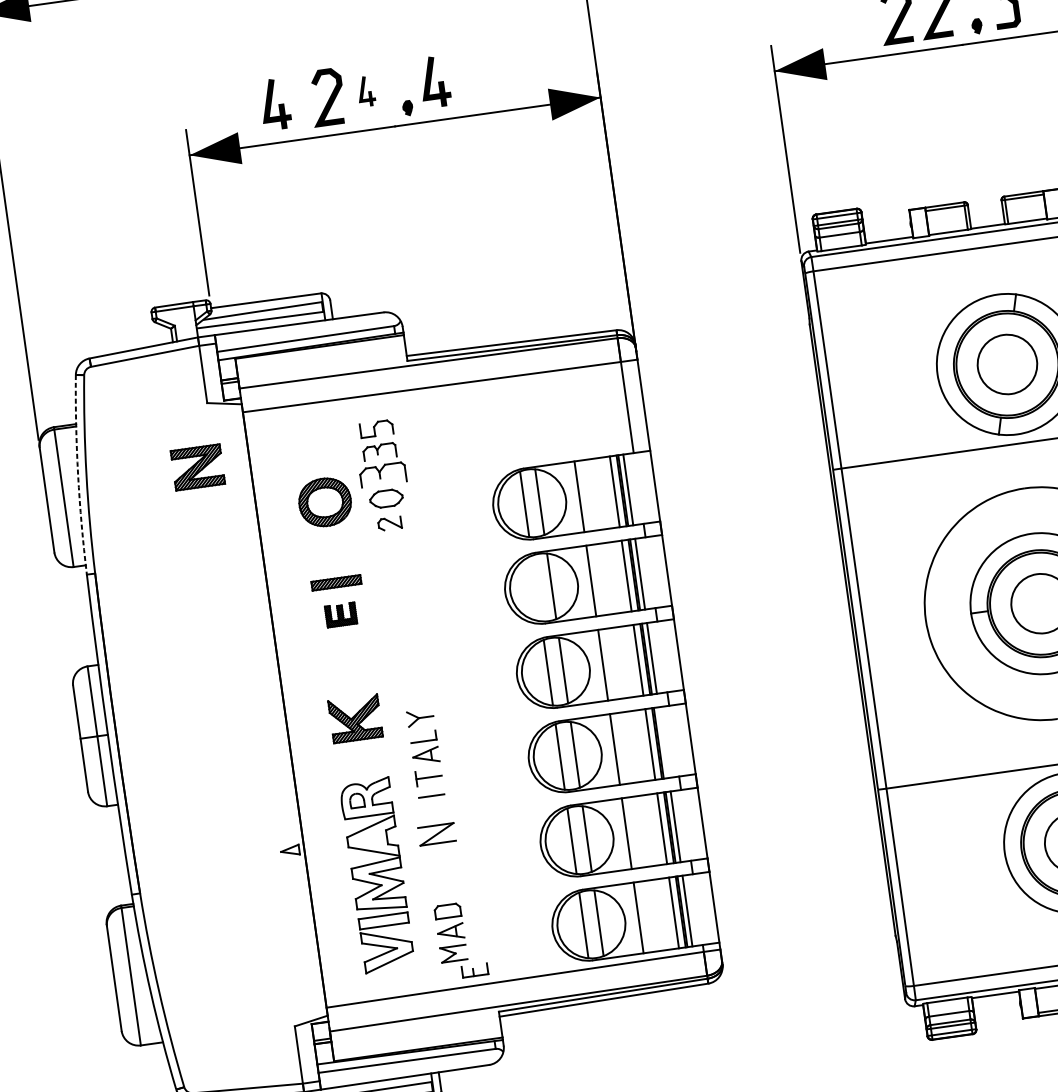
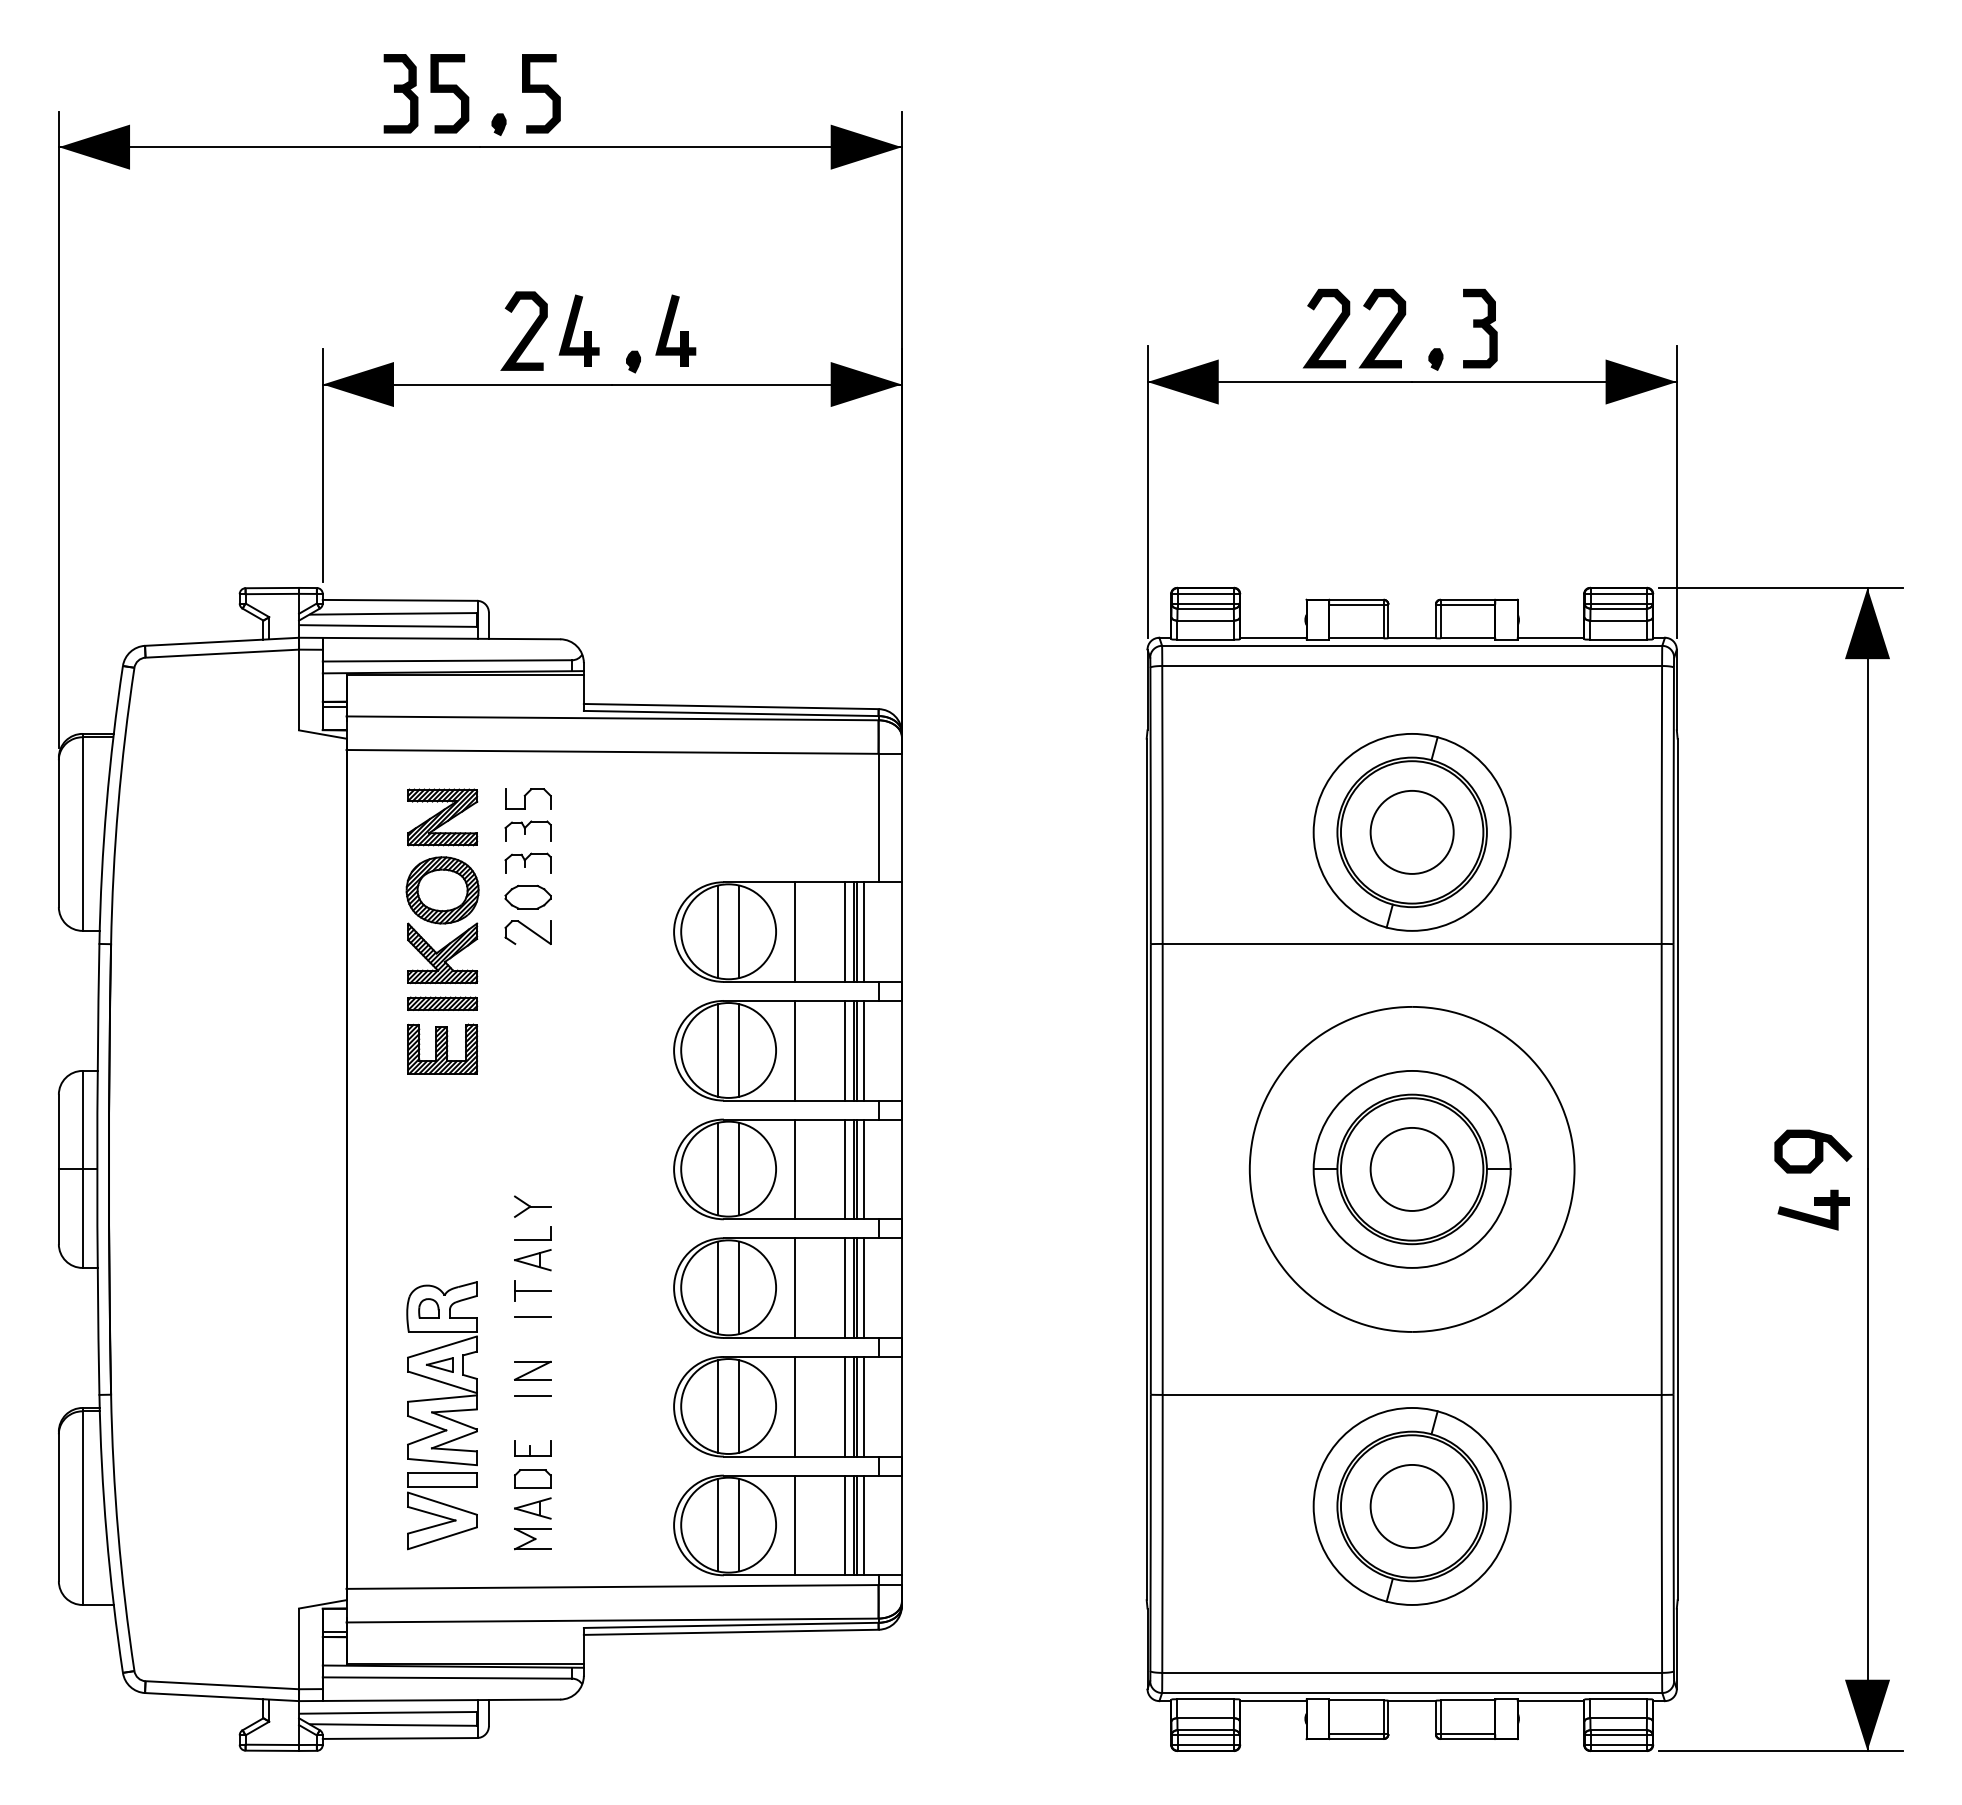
part: (365, 91) -> (578, 330), size x1.67
part: (274, 104) -> (450, 330), removed
part: (197, 467) -> (442, 817), moved
arc: (78, 474) -> (106, 804), dashed -> solid
part: (382, 474) -> (527, 862), size x0.71
part: (389, 523) -> (527, 932), size x1.43
line: (536, 588) -> (717, 1050), added
part: (340, 614) -> (442, 1048), size x1.67
part: (355, 718) -> (442, 953), moved
line: (663, 742) -> (863, 1287), added
part: (436, 834) -> (532, 1370), size x0.71
part: (289, 850) -> (439, 1364), moved
line: (439, 851) -> (532, 1395), added
part: (474, 970) -> (532, 1448), moved

